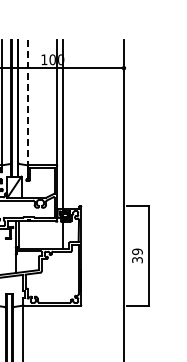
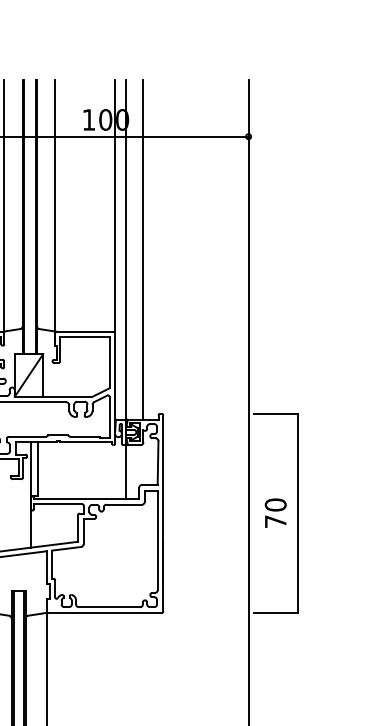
line: (27, 102) -> (55, 205), dashed -> solid
line: (71, 124) -> (143, 249), added
text: (137, 255) -> (275, 512), 39 -> 70

